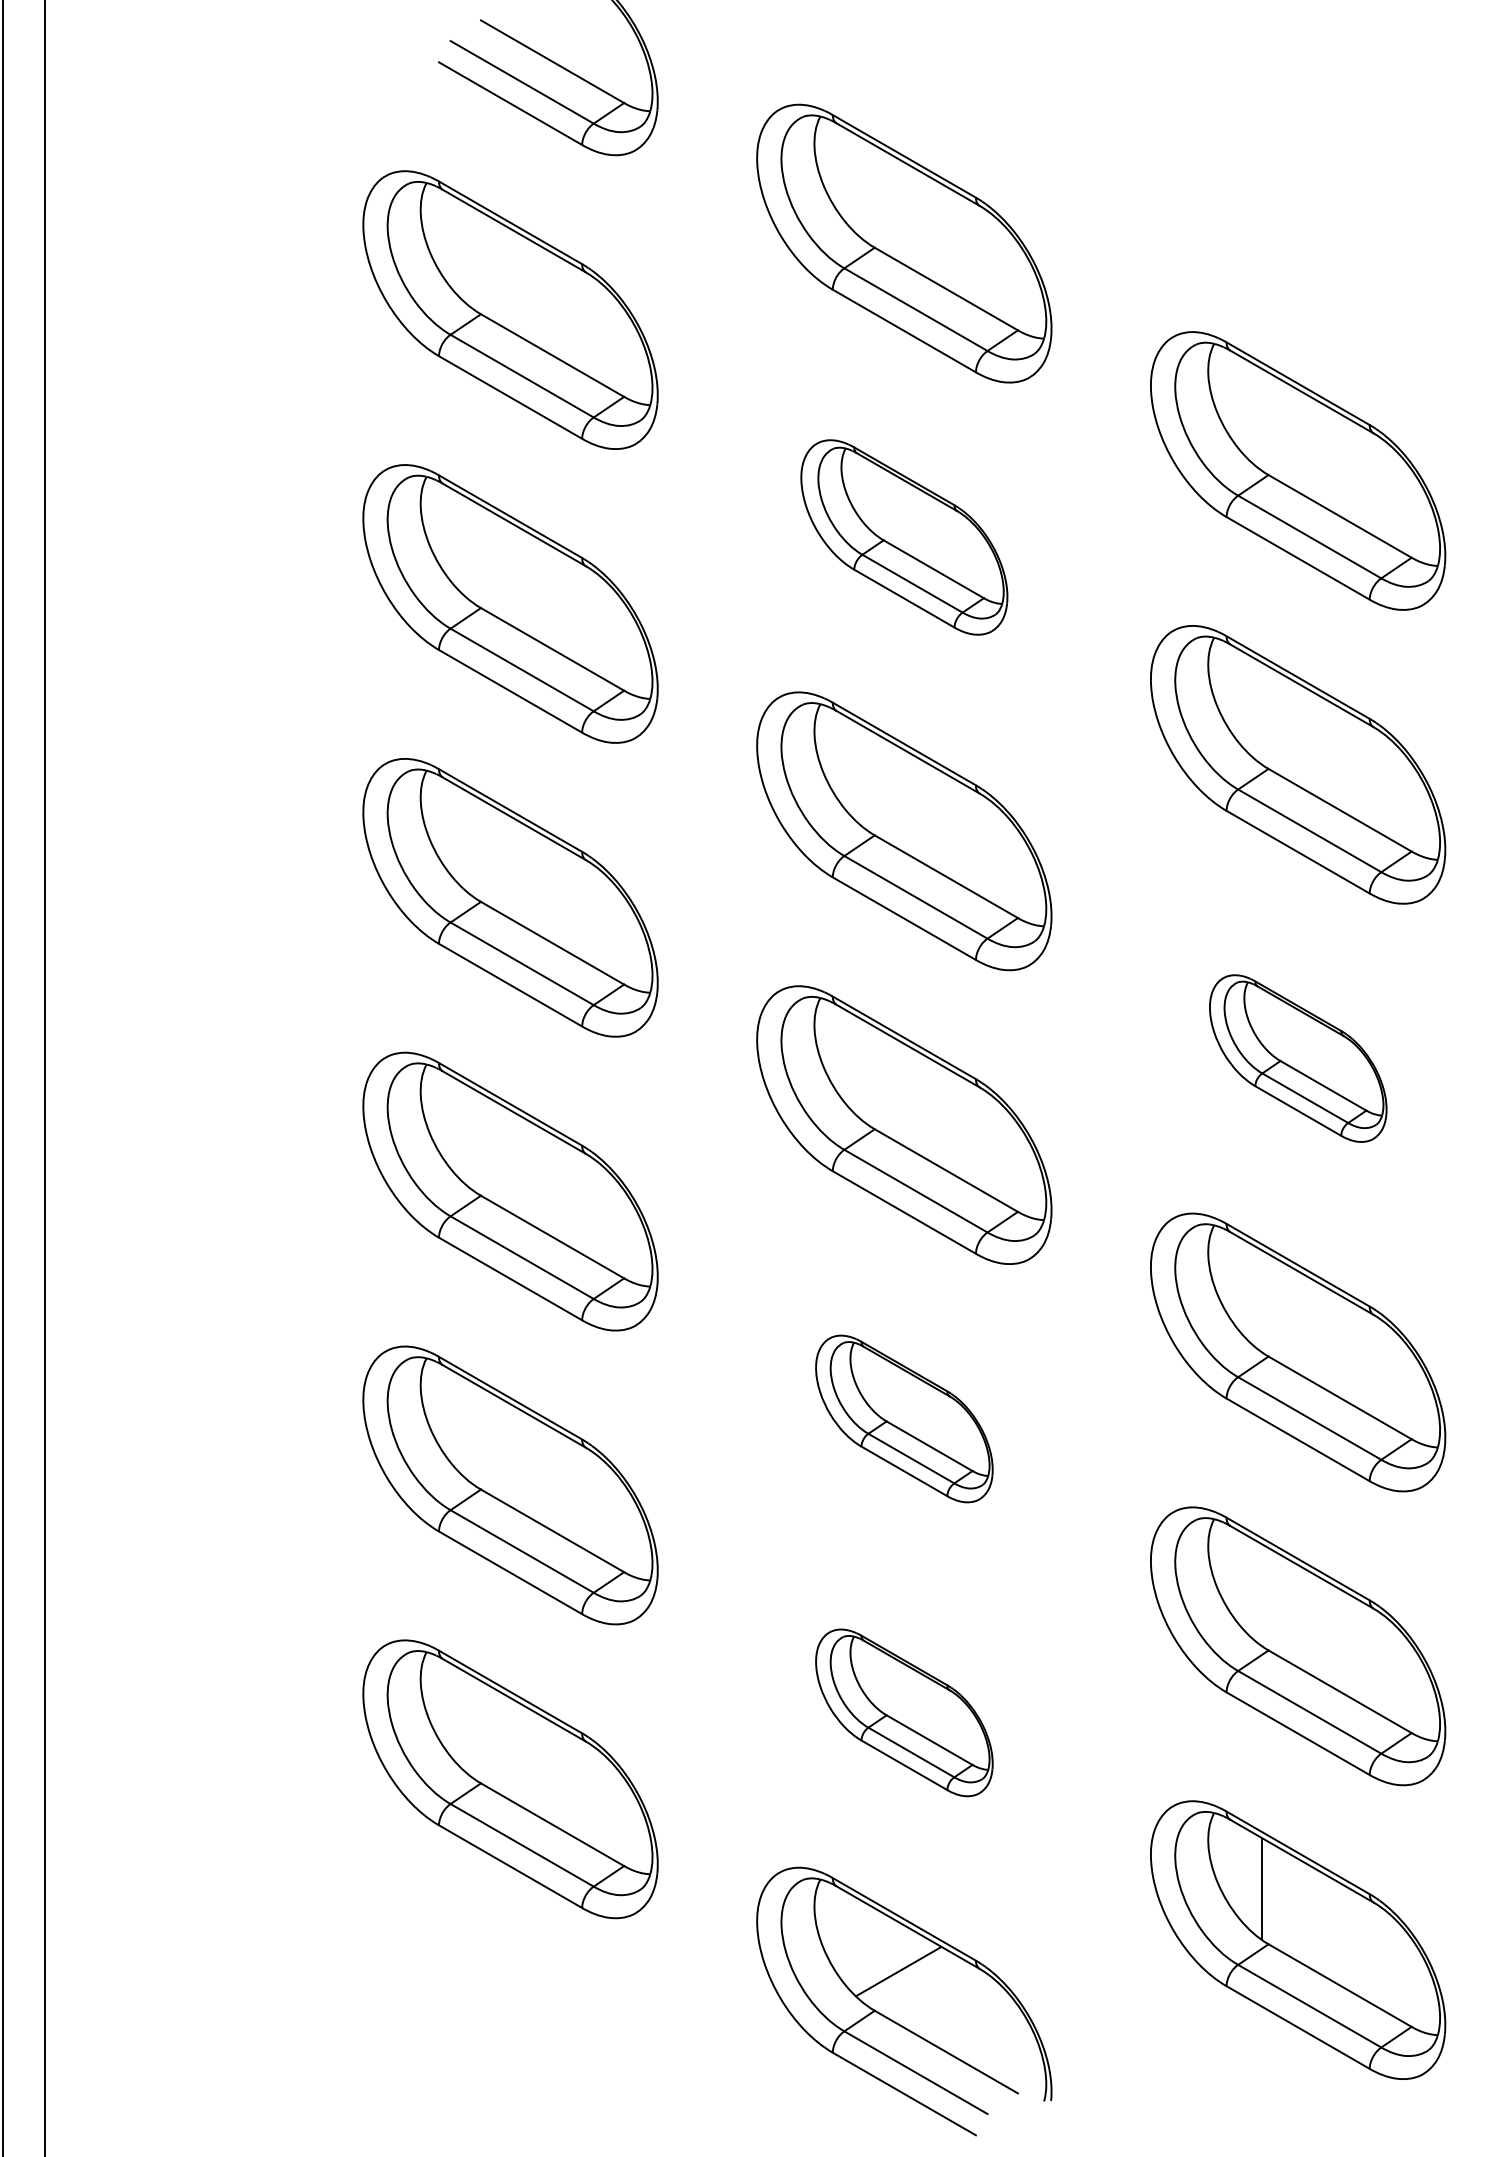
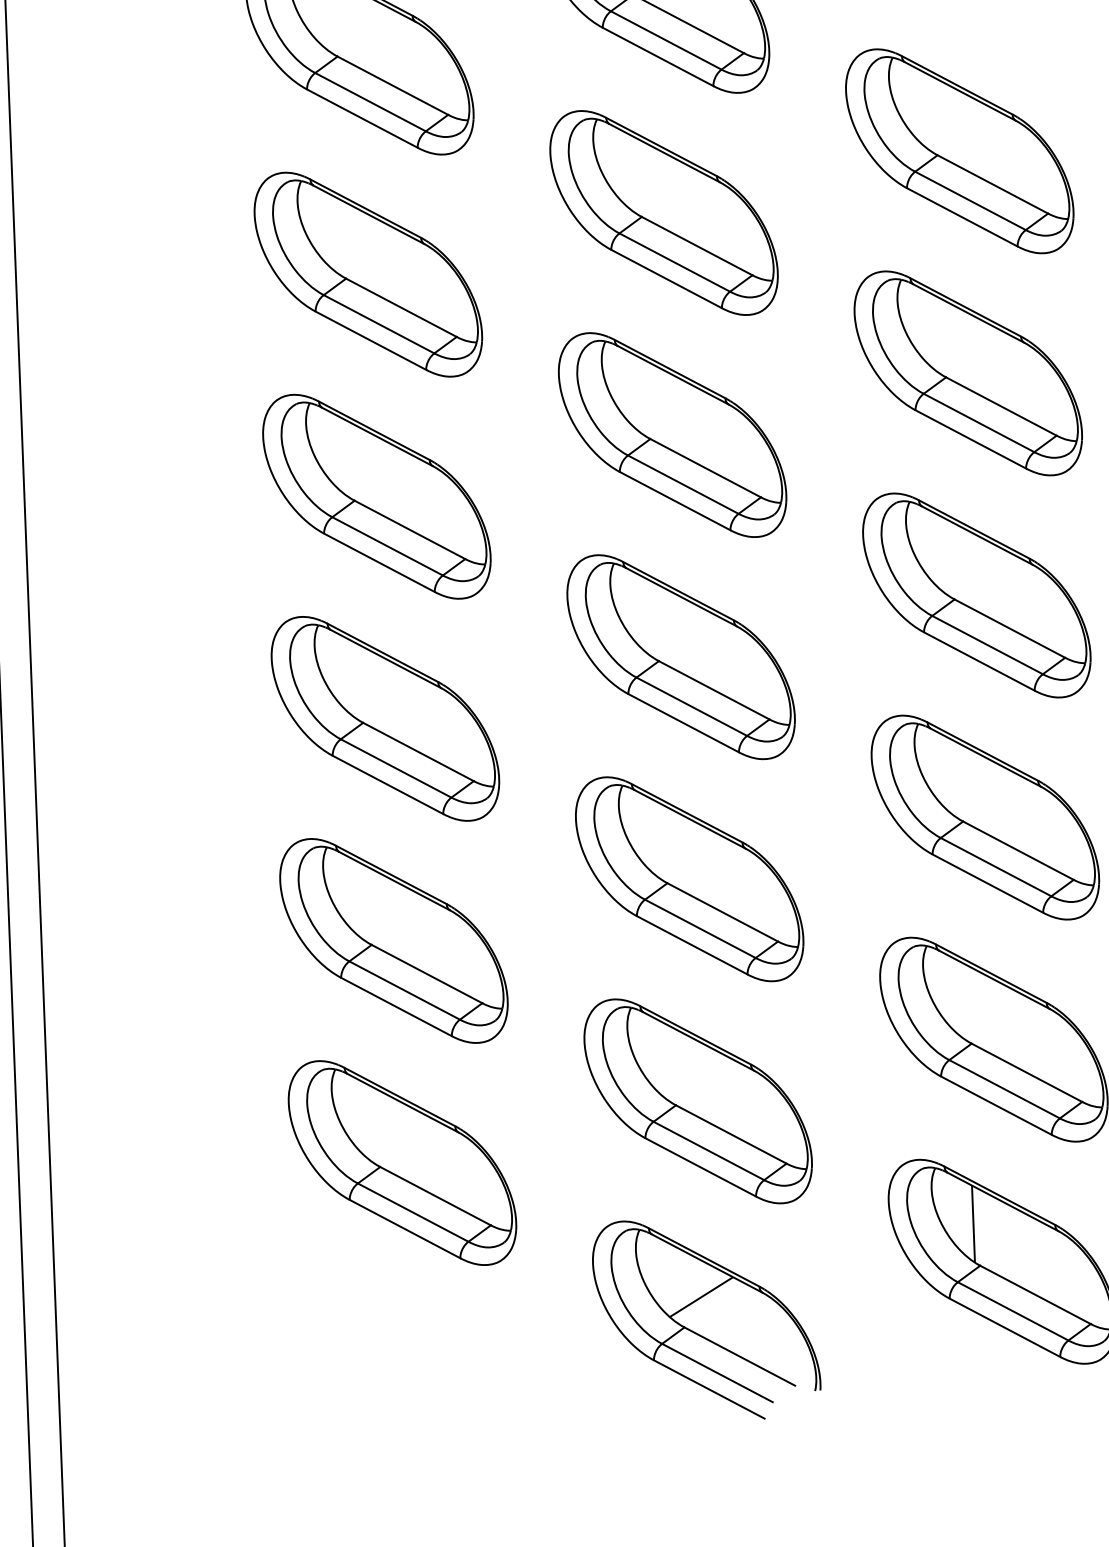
part: (904, 537) -> (664, 213), size x1.43
part: (1298, 1058) -> (977, 595), size x1.67
part: (904, 1418) -> (689, 878), size x1.67
part: (904, 1712) -> (698, 1101), size x1.67

